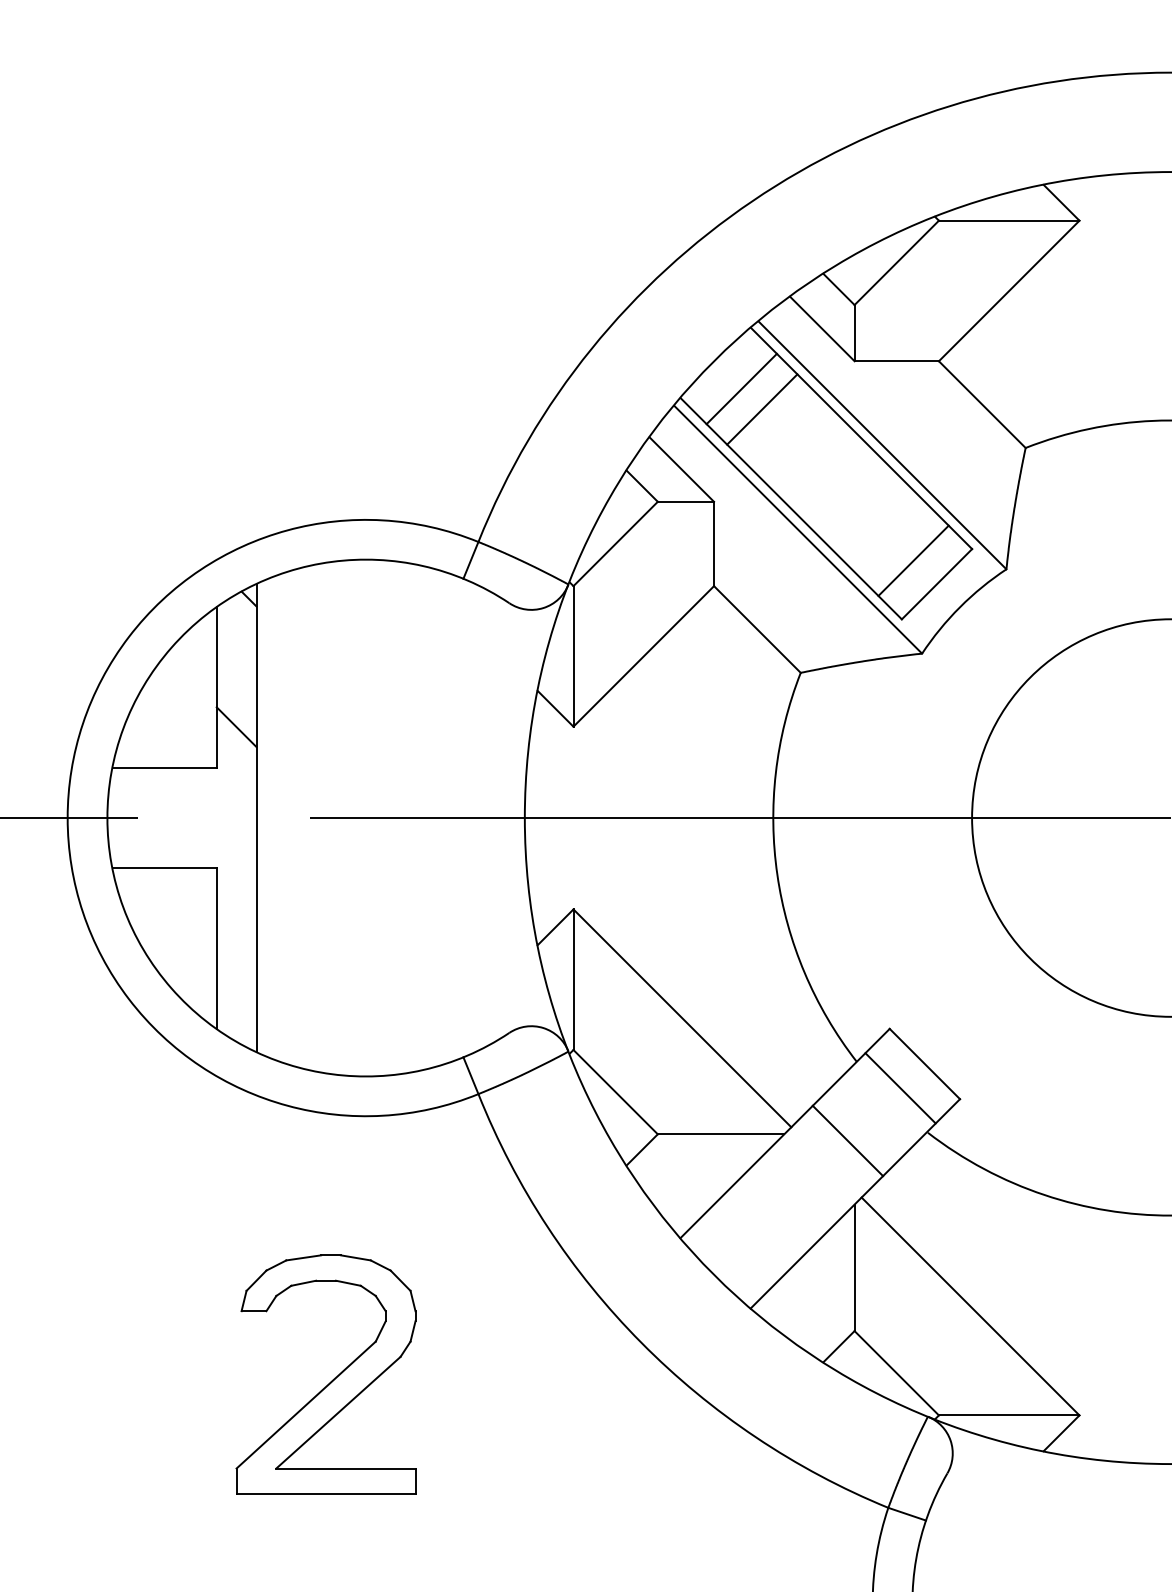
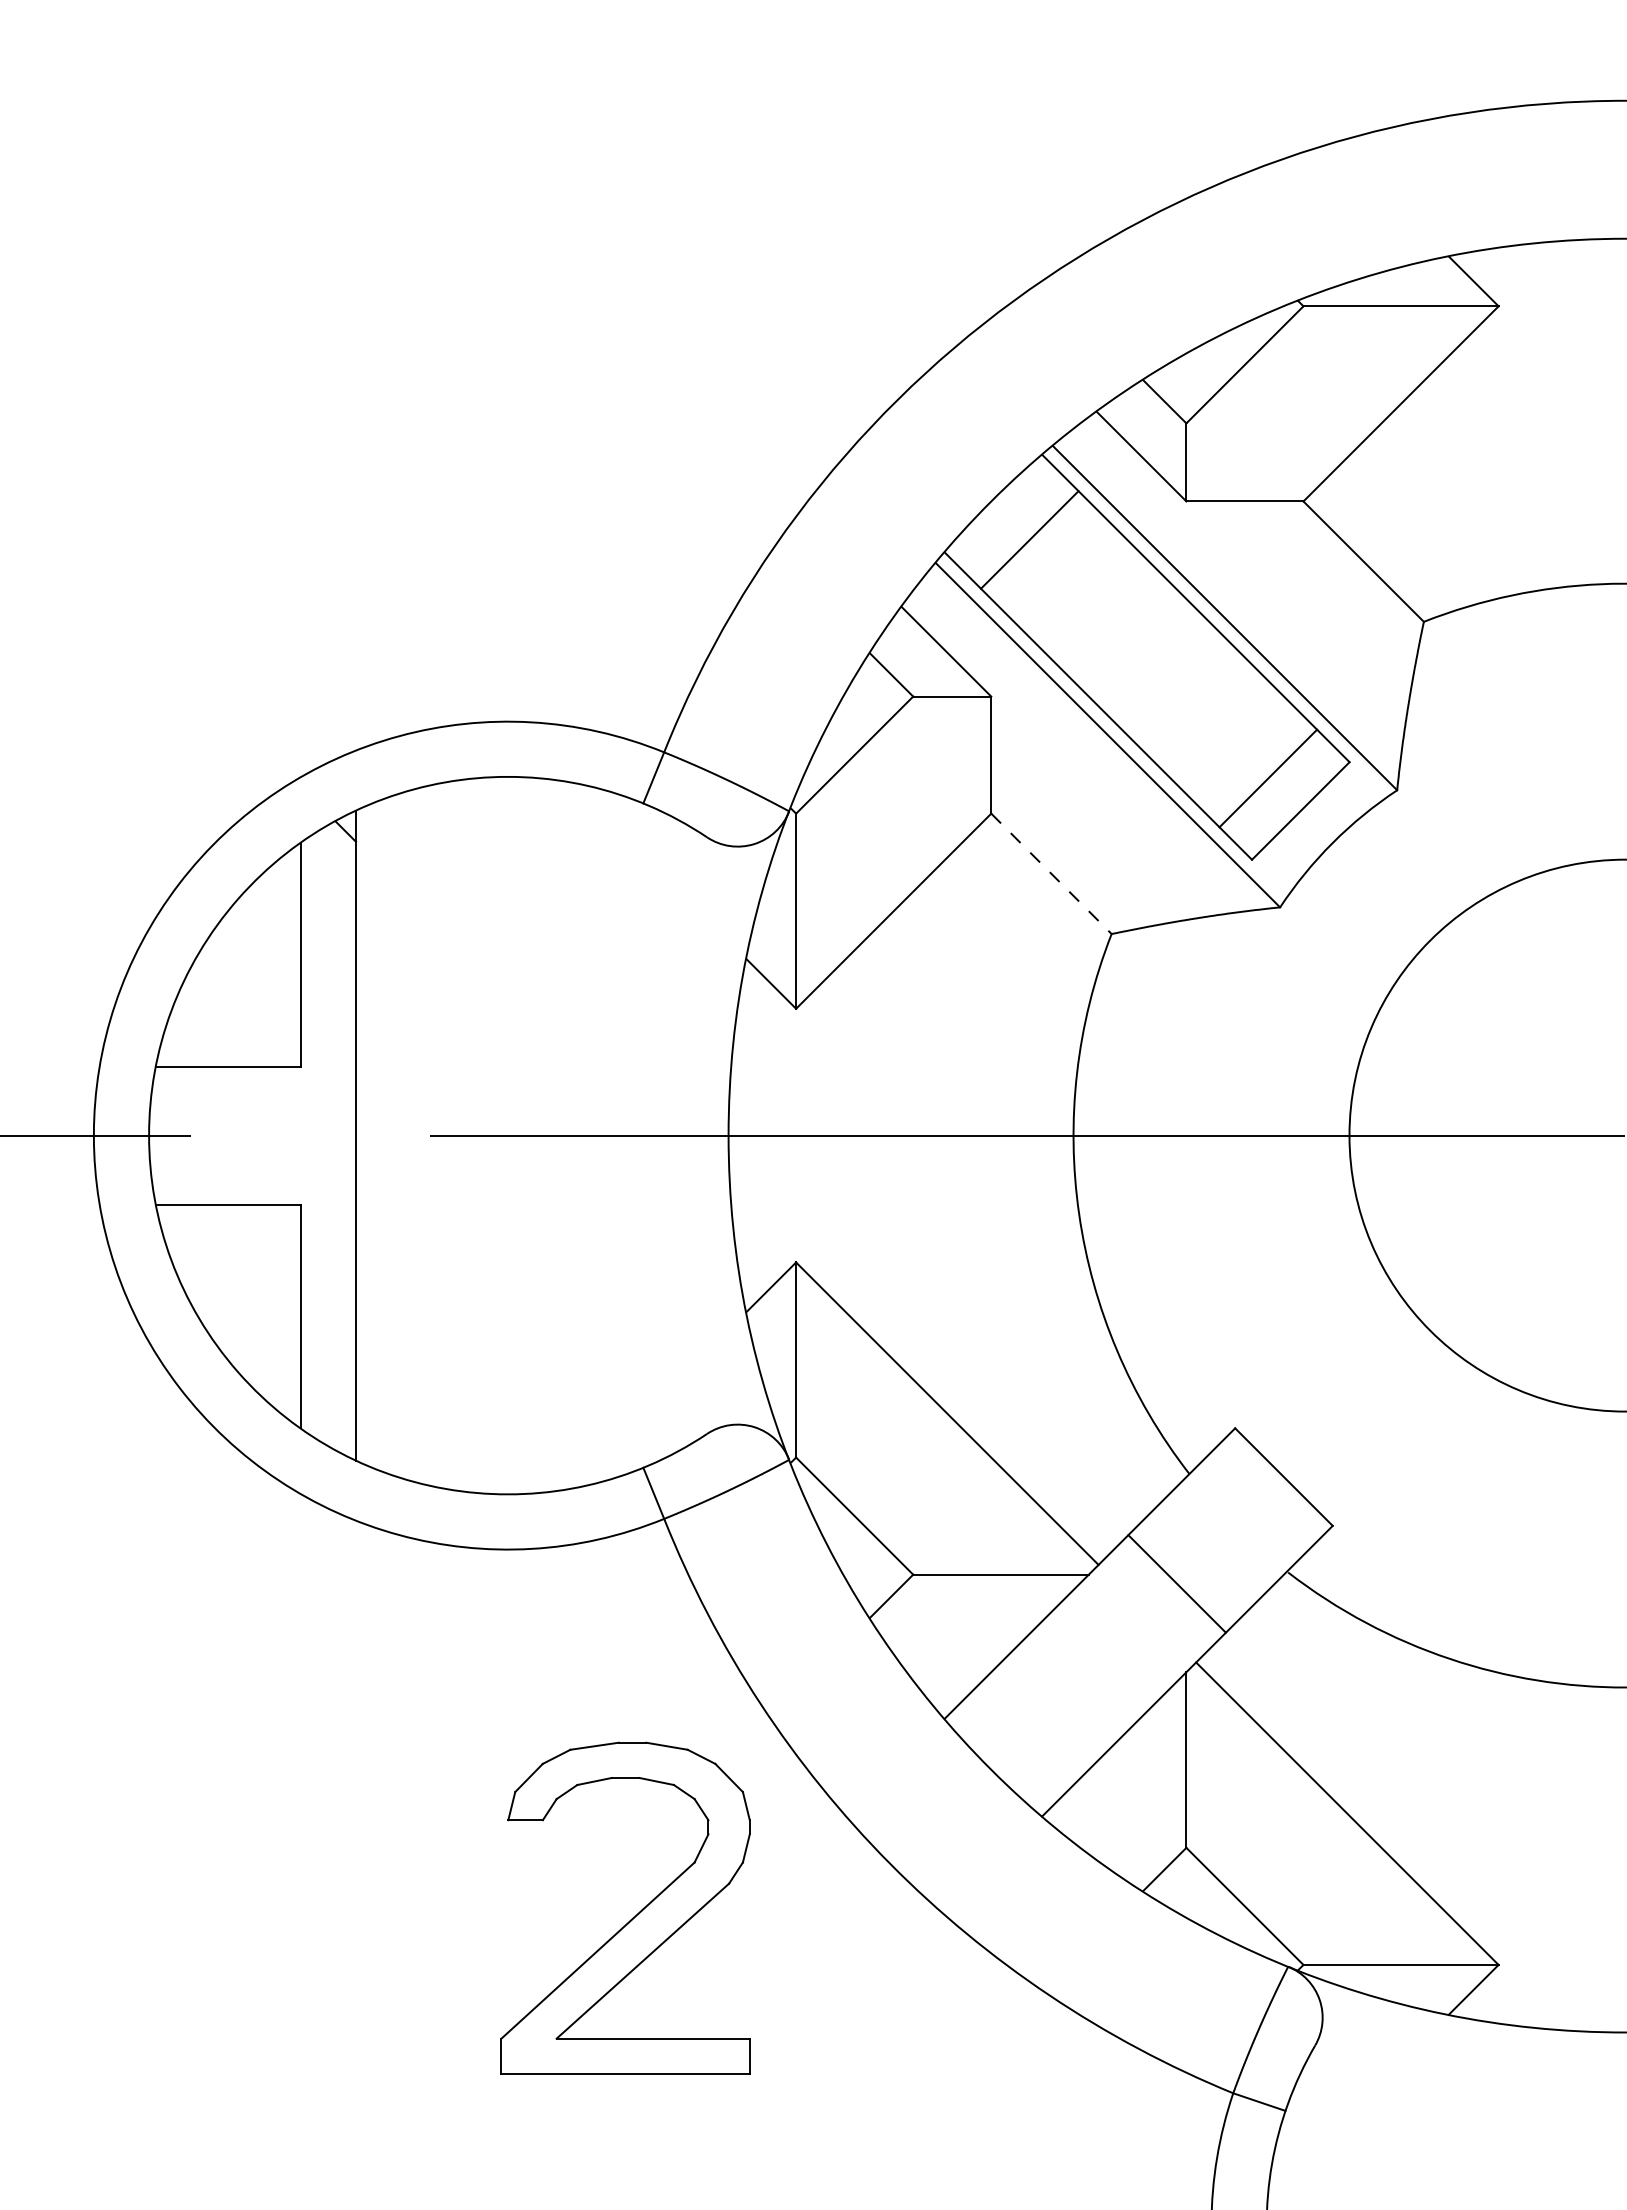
line: (762, 409) -> (1058, 568), removed
line: (757, 629) -> (1051, 874), solid -> dashed
line: (236, 727) -> (328, 1009), removed
line: (900, 1088) -> (1250, 1510), removed
part: (331, 1380) -> (633, 1916), moved

